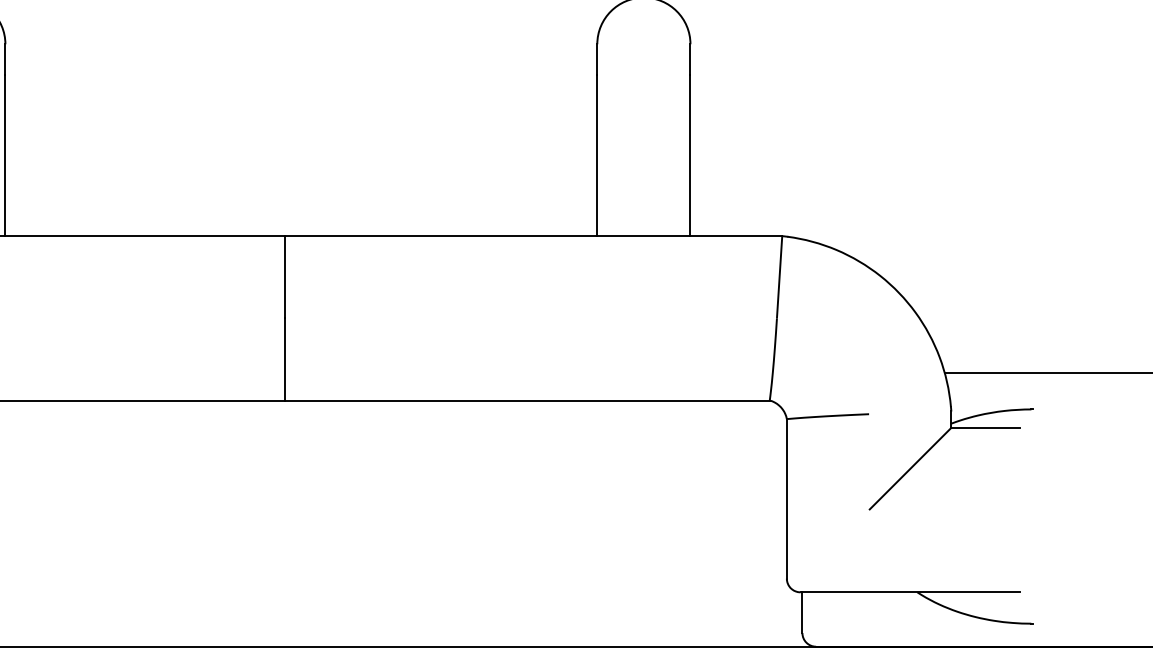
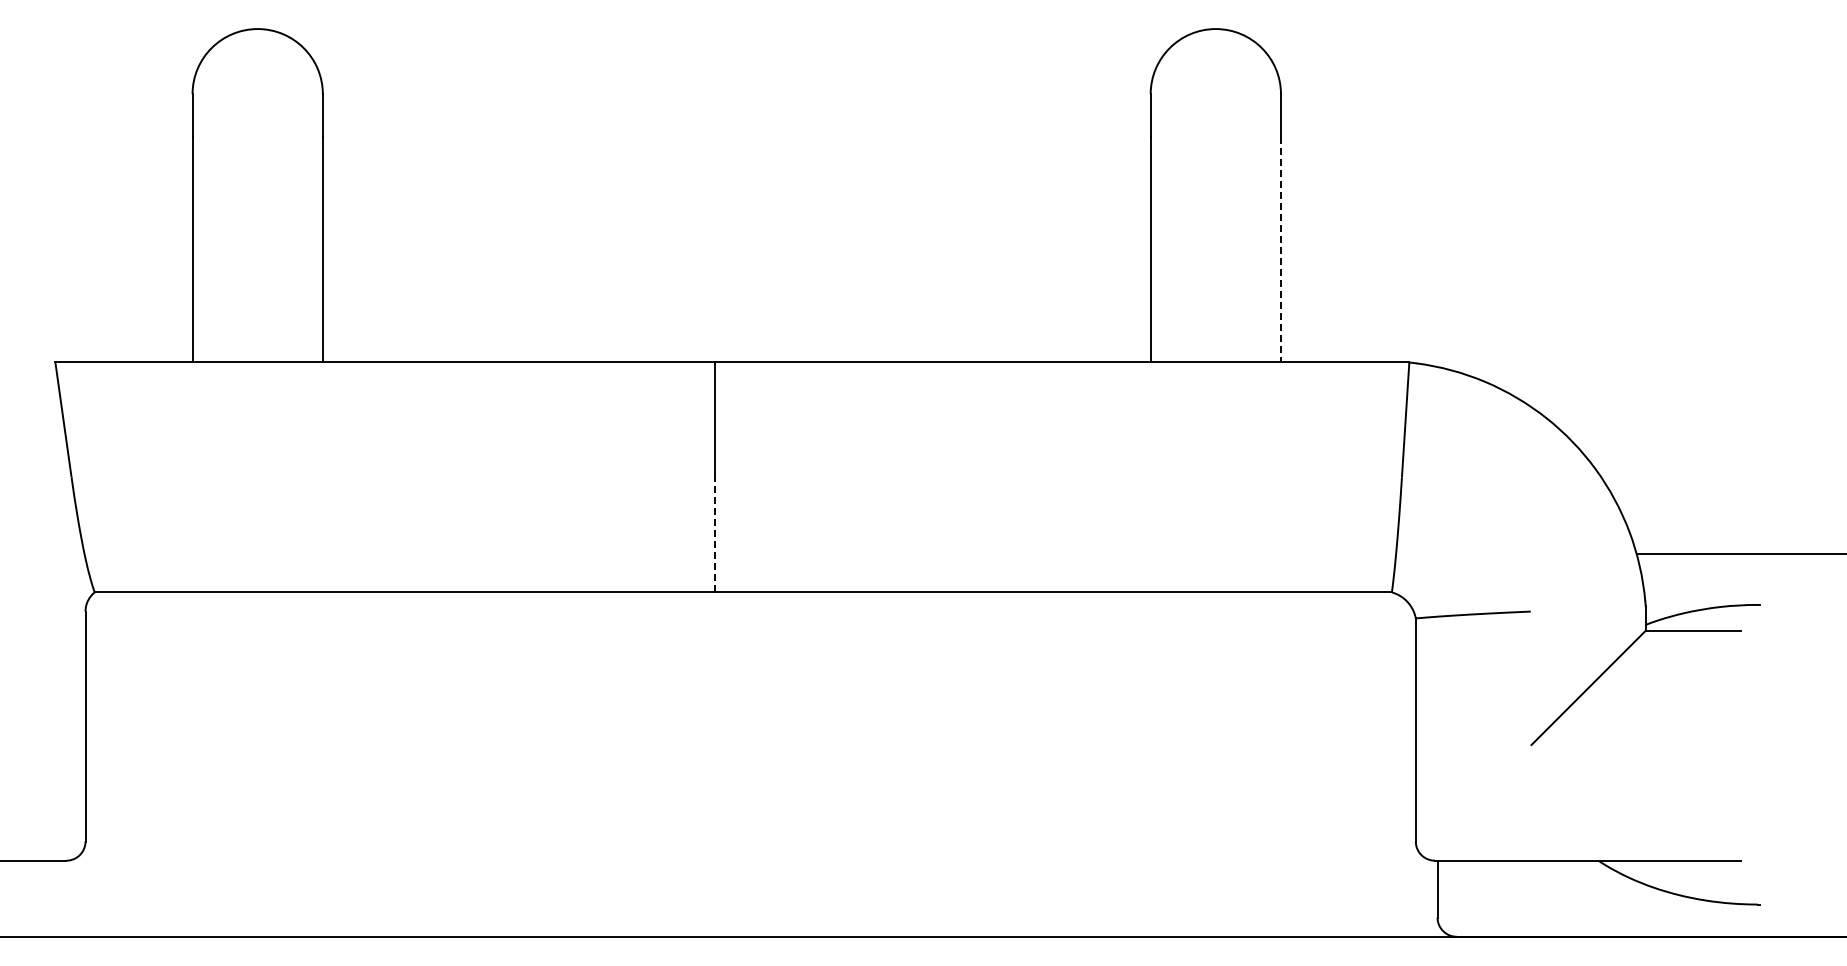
line: (690, 155) -> (1280, 249), solid -> dashed
line: (285, 359) -> (714, 534), solid -> dashed

